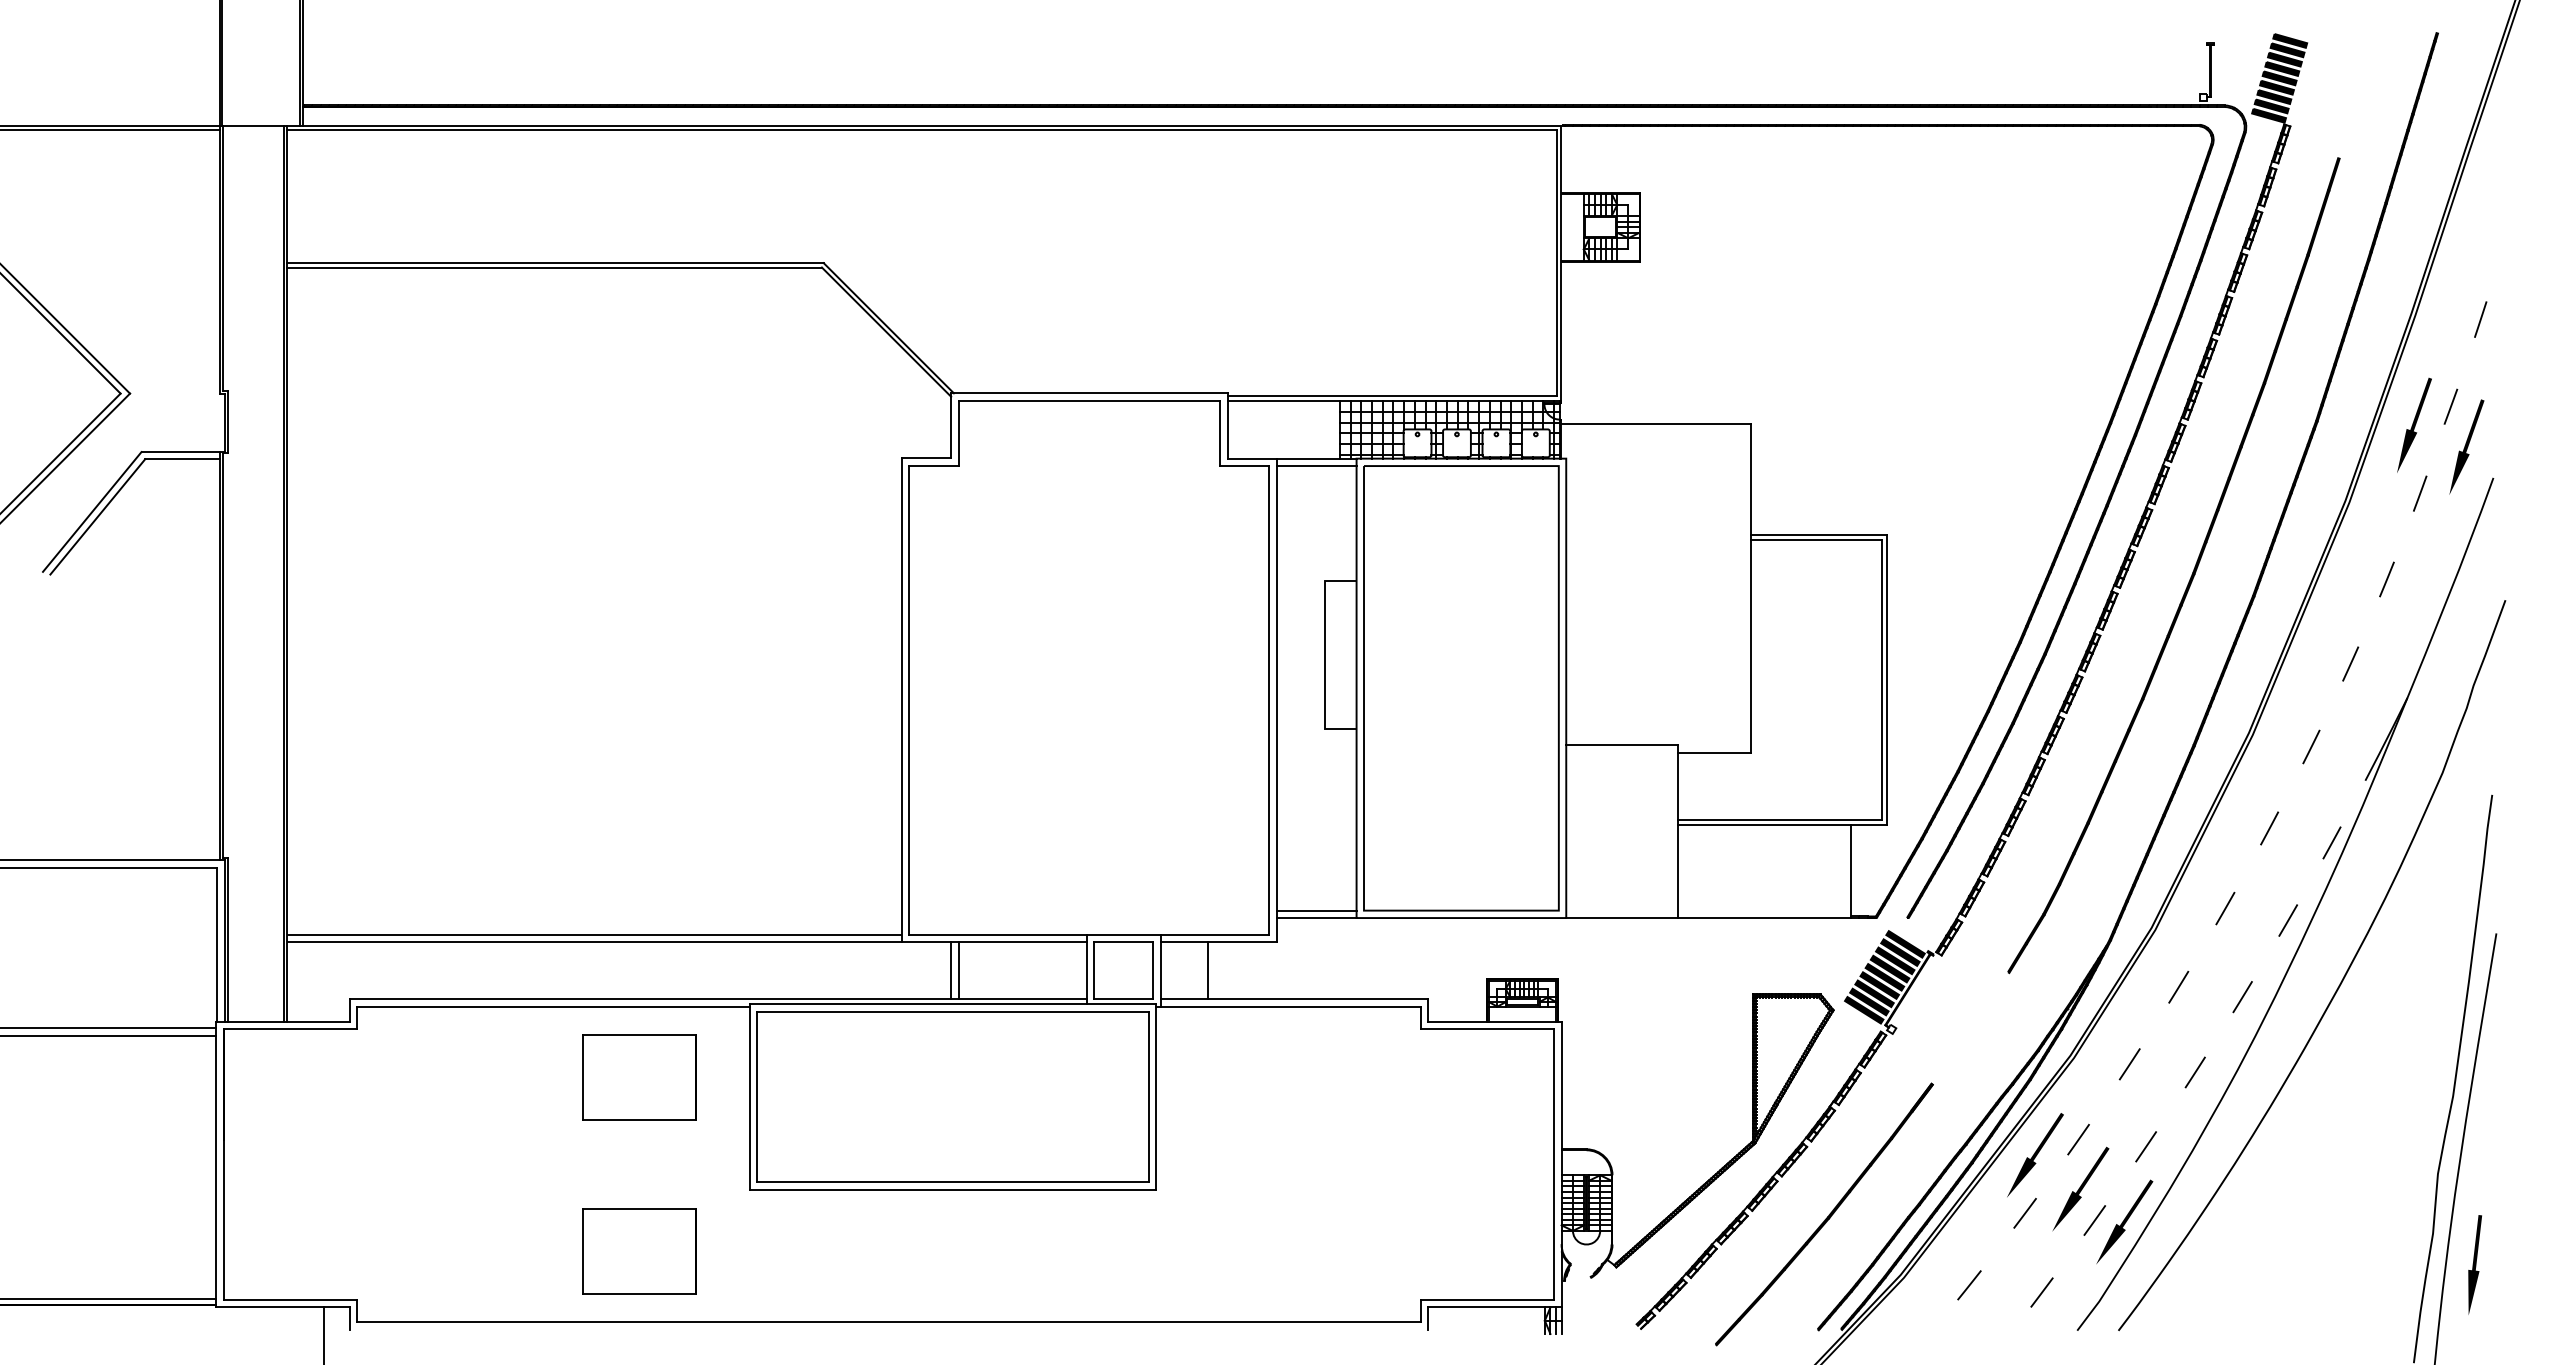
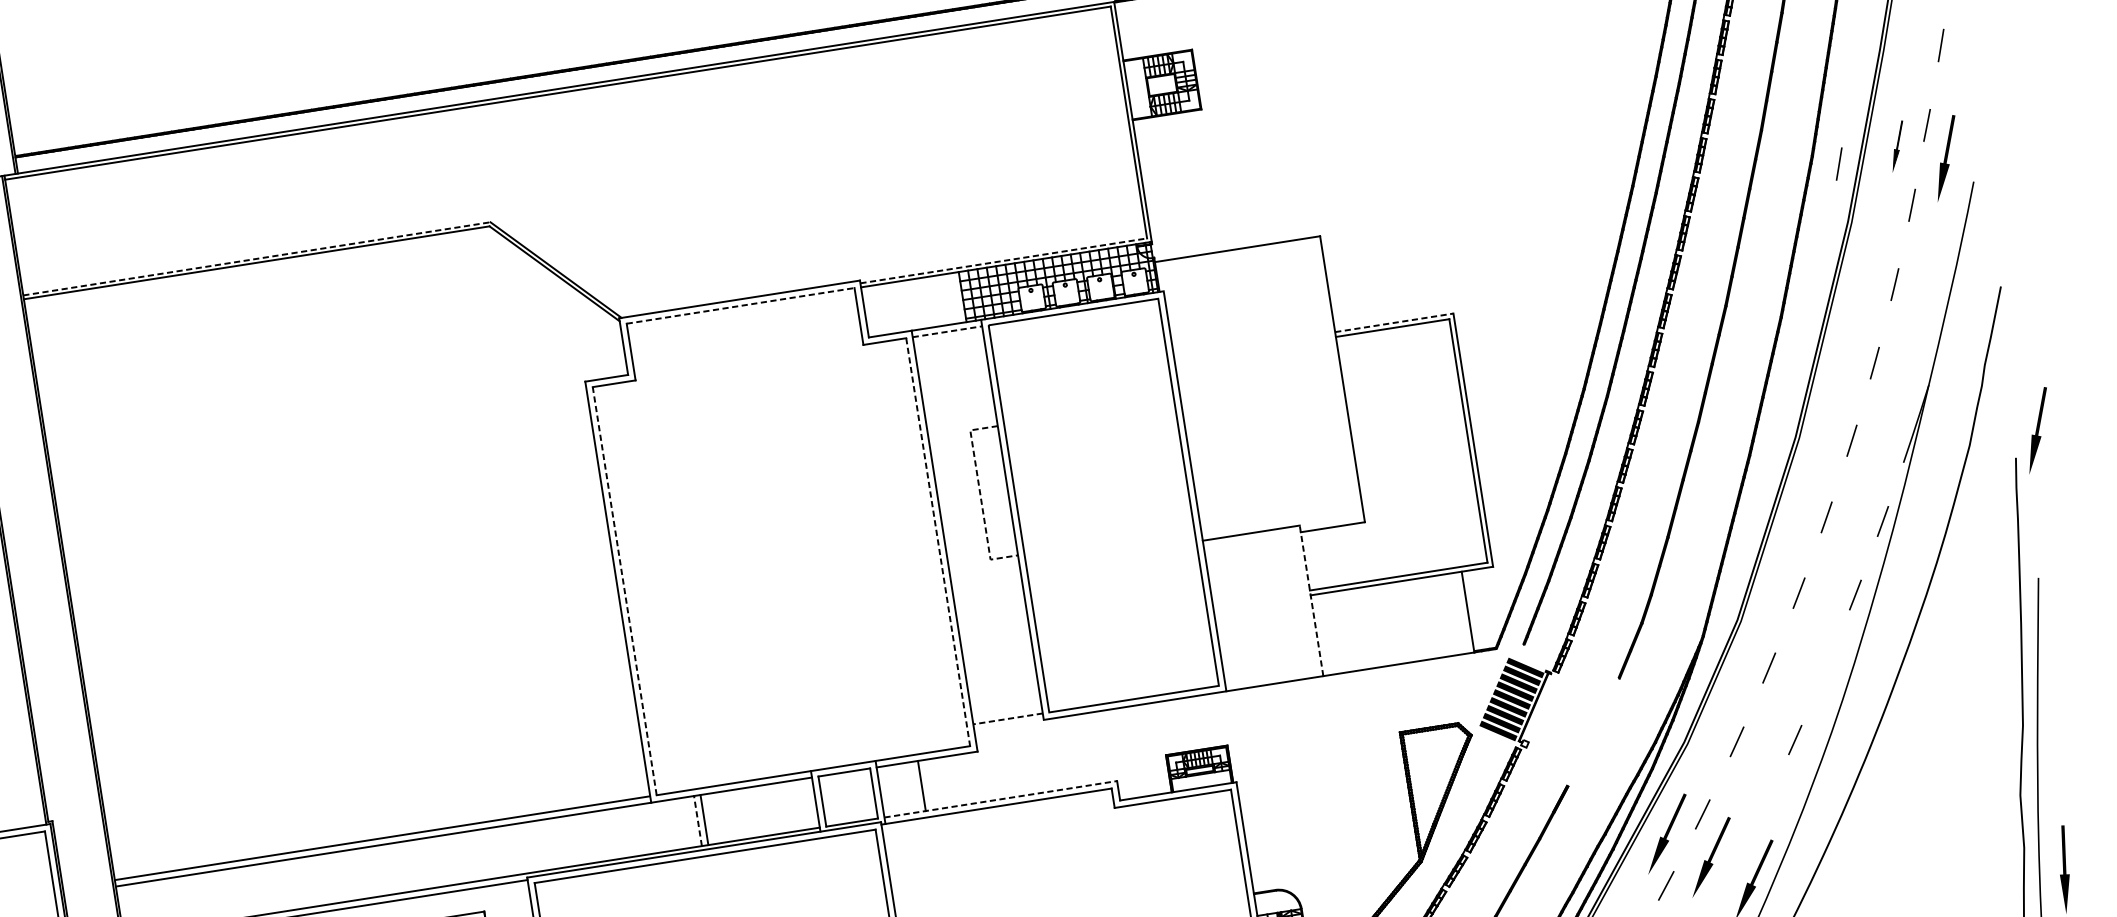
line: (555, 263) -> (256, 259), solid -> dashed
line: (1392, 396) -> (1003, 260), solid -> dashed
line: (1089, 400) -> (740, 305), solid -> dashed
part: (2414, 424) -> (1897, 145), size x0.6
line: (2345, 434) -> (1839, 164), added
line: (1316, 466) -> (947, 332), solid -> dashed
line: (1819, 534) -> (1394, 322), solid -> dashed
line: (1325, 655) -> (980, 495), solid -> dashed
line: (909, 699) -> (624, 590), solid -> dashed
line: (1269, 700) -> (938, 542), solid -> dashed
part: (2521, 767) -> (2037, 429), added
line: (1677, 831) -> (1311, 600), solid -> dashed
line: (1316, 910) -> (1007, 718), solid -> dashed
line: (1316, 918) -> (1008, 725), removed
line: (951, 970) -> (698, 820), solid -> dashed
line: (2242, 997) -> (1826, 668), removed
line: (1294, 999) -> (1000, 799), solid -> dashed
line: (2145, 1146) -> (1761, 811), removed
line: (2094, 1220) -> (1727, 882), removed

